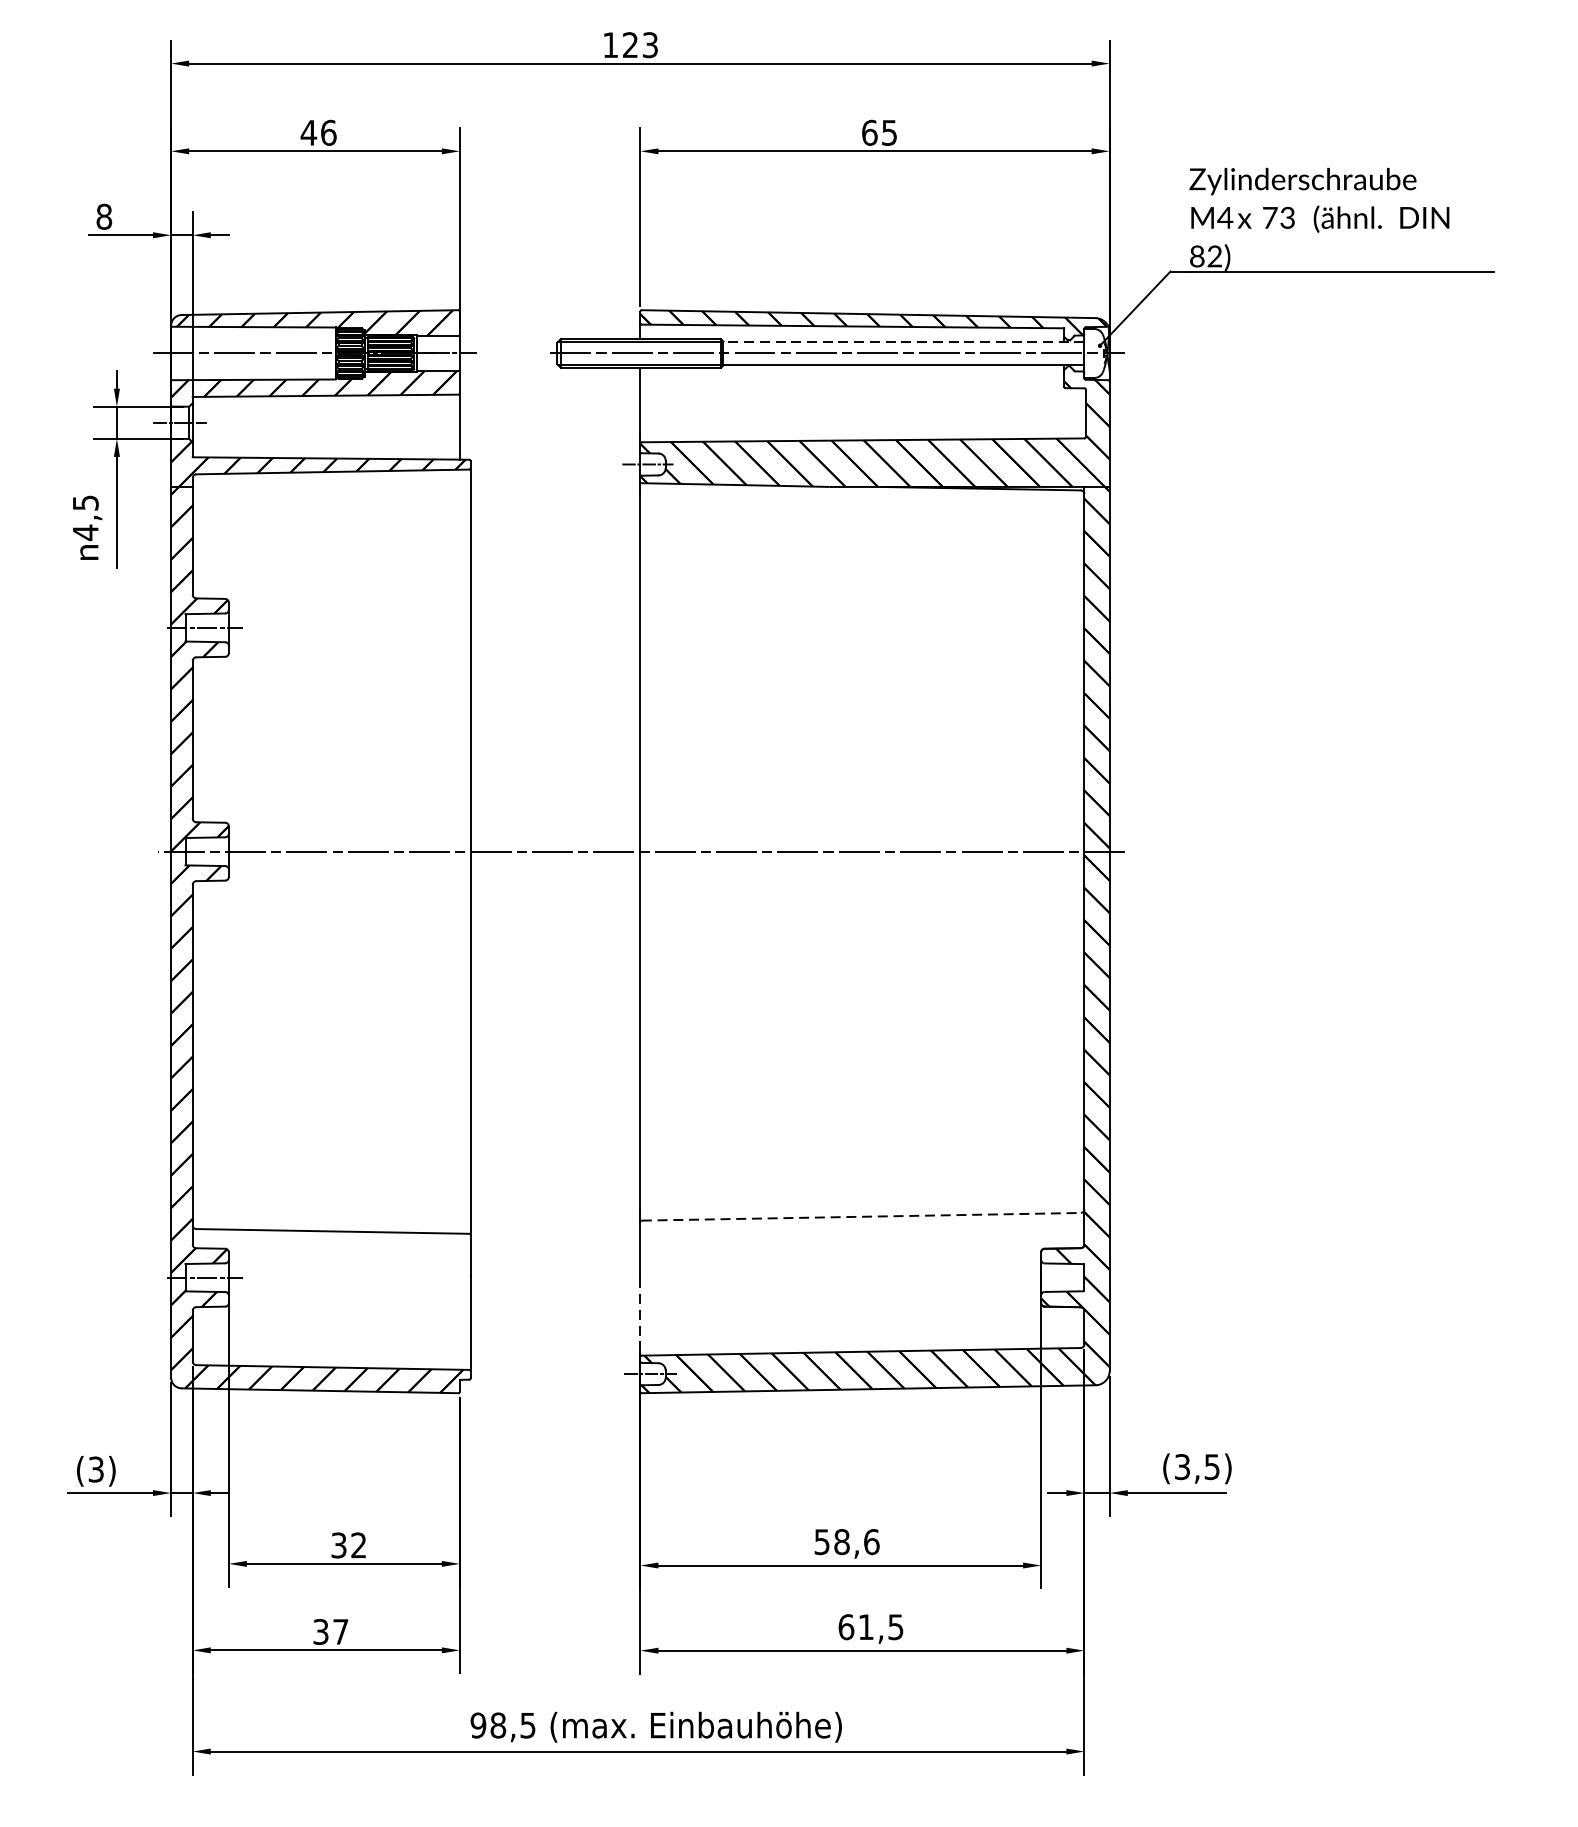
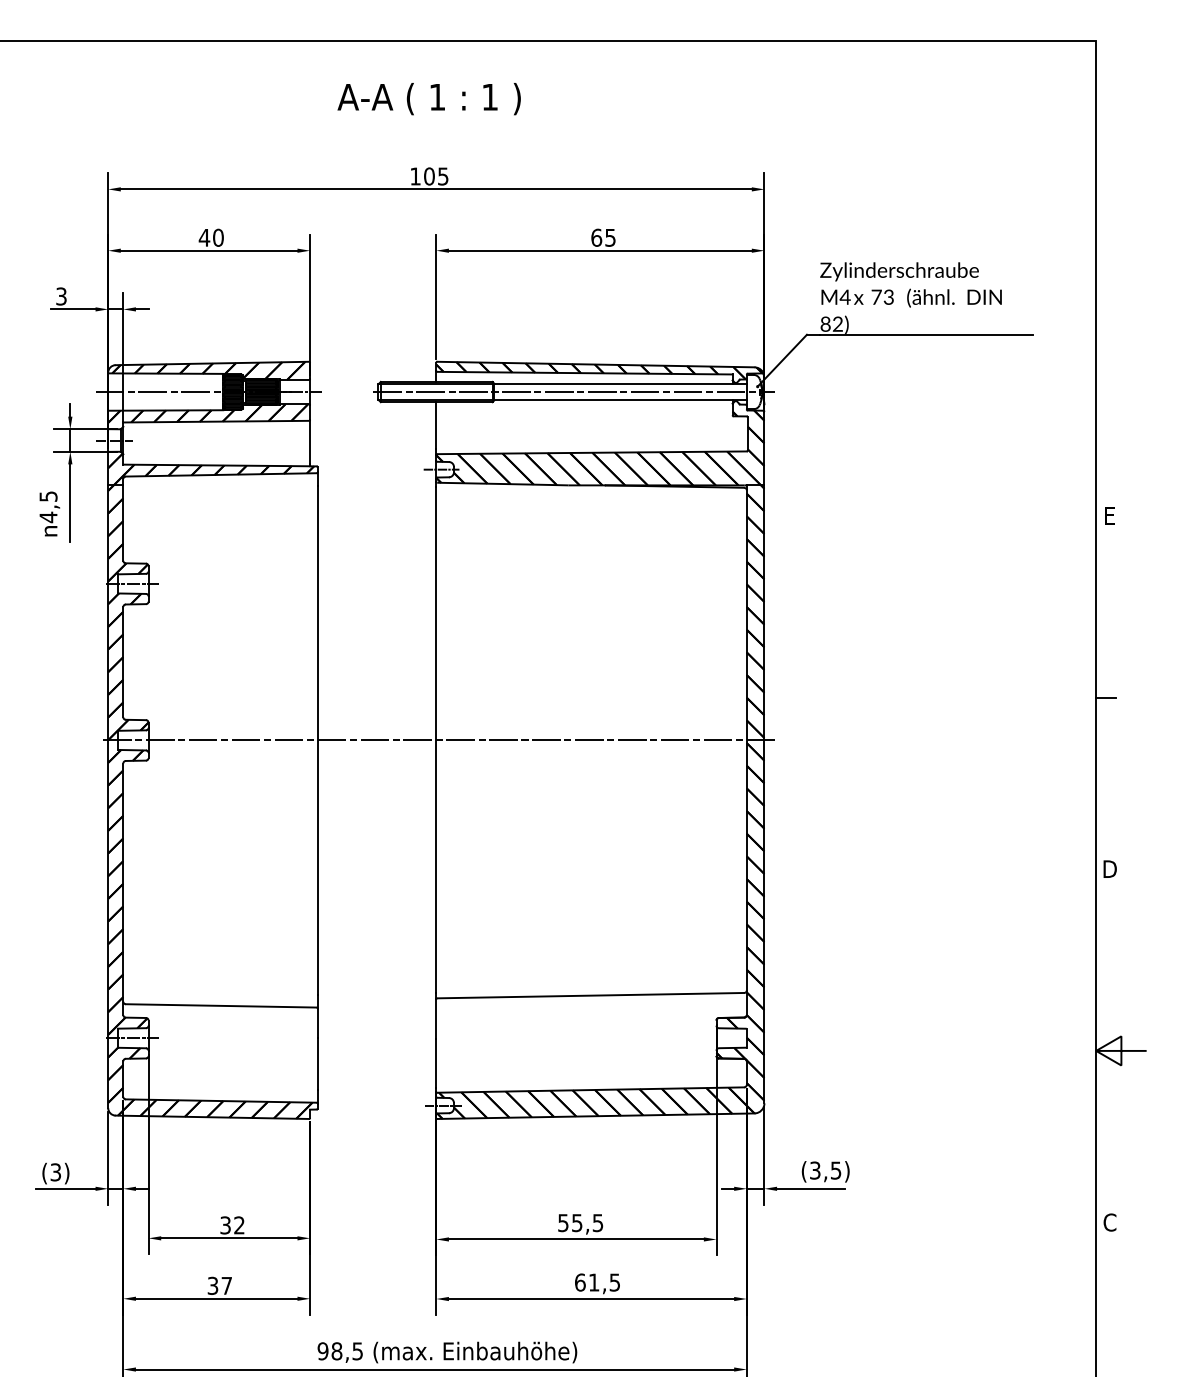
text: (640, 45) -> (436, 176), 123 -> 105
text: (328, 132) -> (218, 237), 46 -> 40
text: (104, 216) -> (61, 296), 8 -> 3
line: (903, 341) -> (620, 383), dashed -> solid
line: (860, 1216) -> (590, 995), dashed -> solid
line: (640, 1313) -> (436, 1063), dashed -> solid
text: (856, 1542) -> (587, 1223), 58,6 -> 55,5

